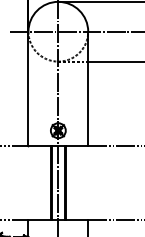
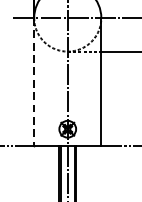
line: (28, 88) -> (34, 81), solid -> dashed

